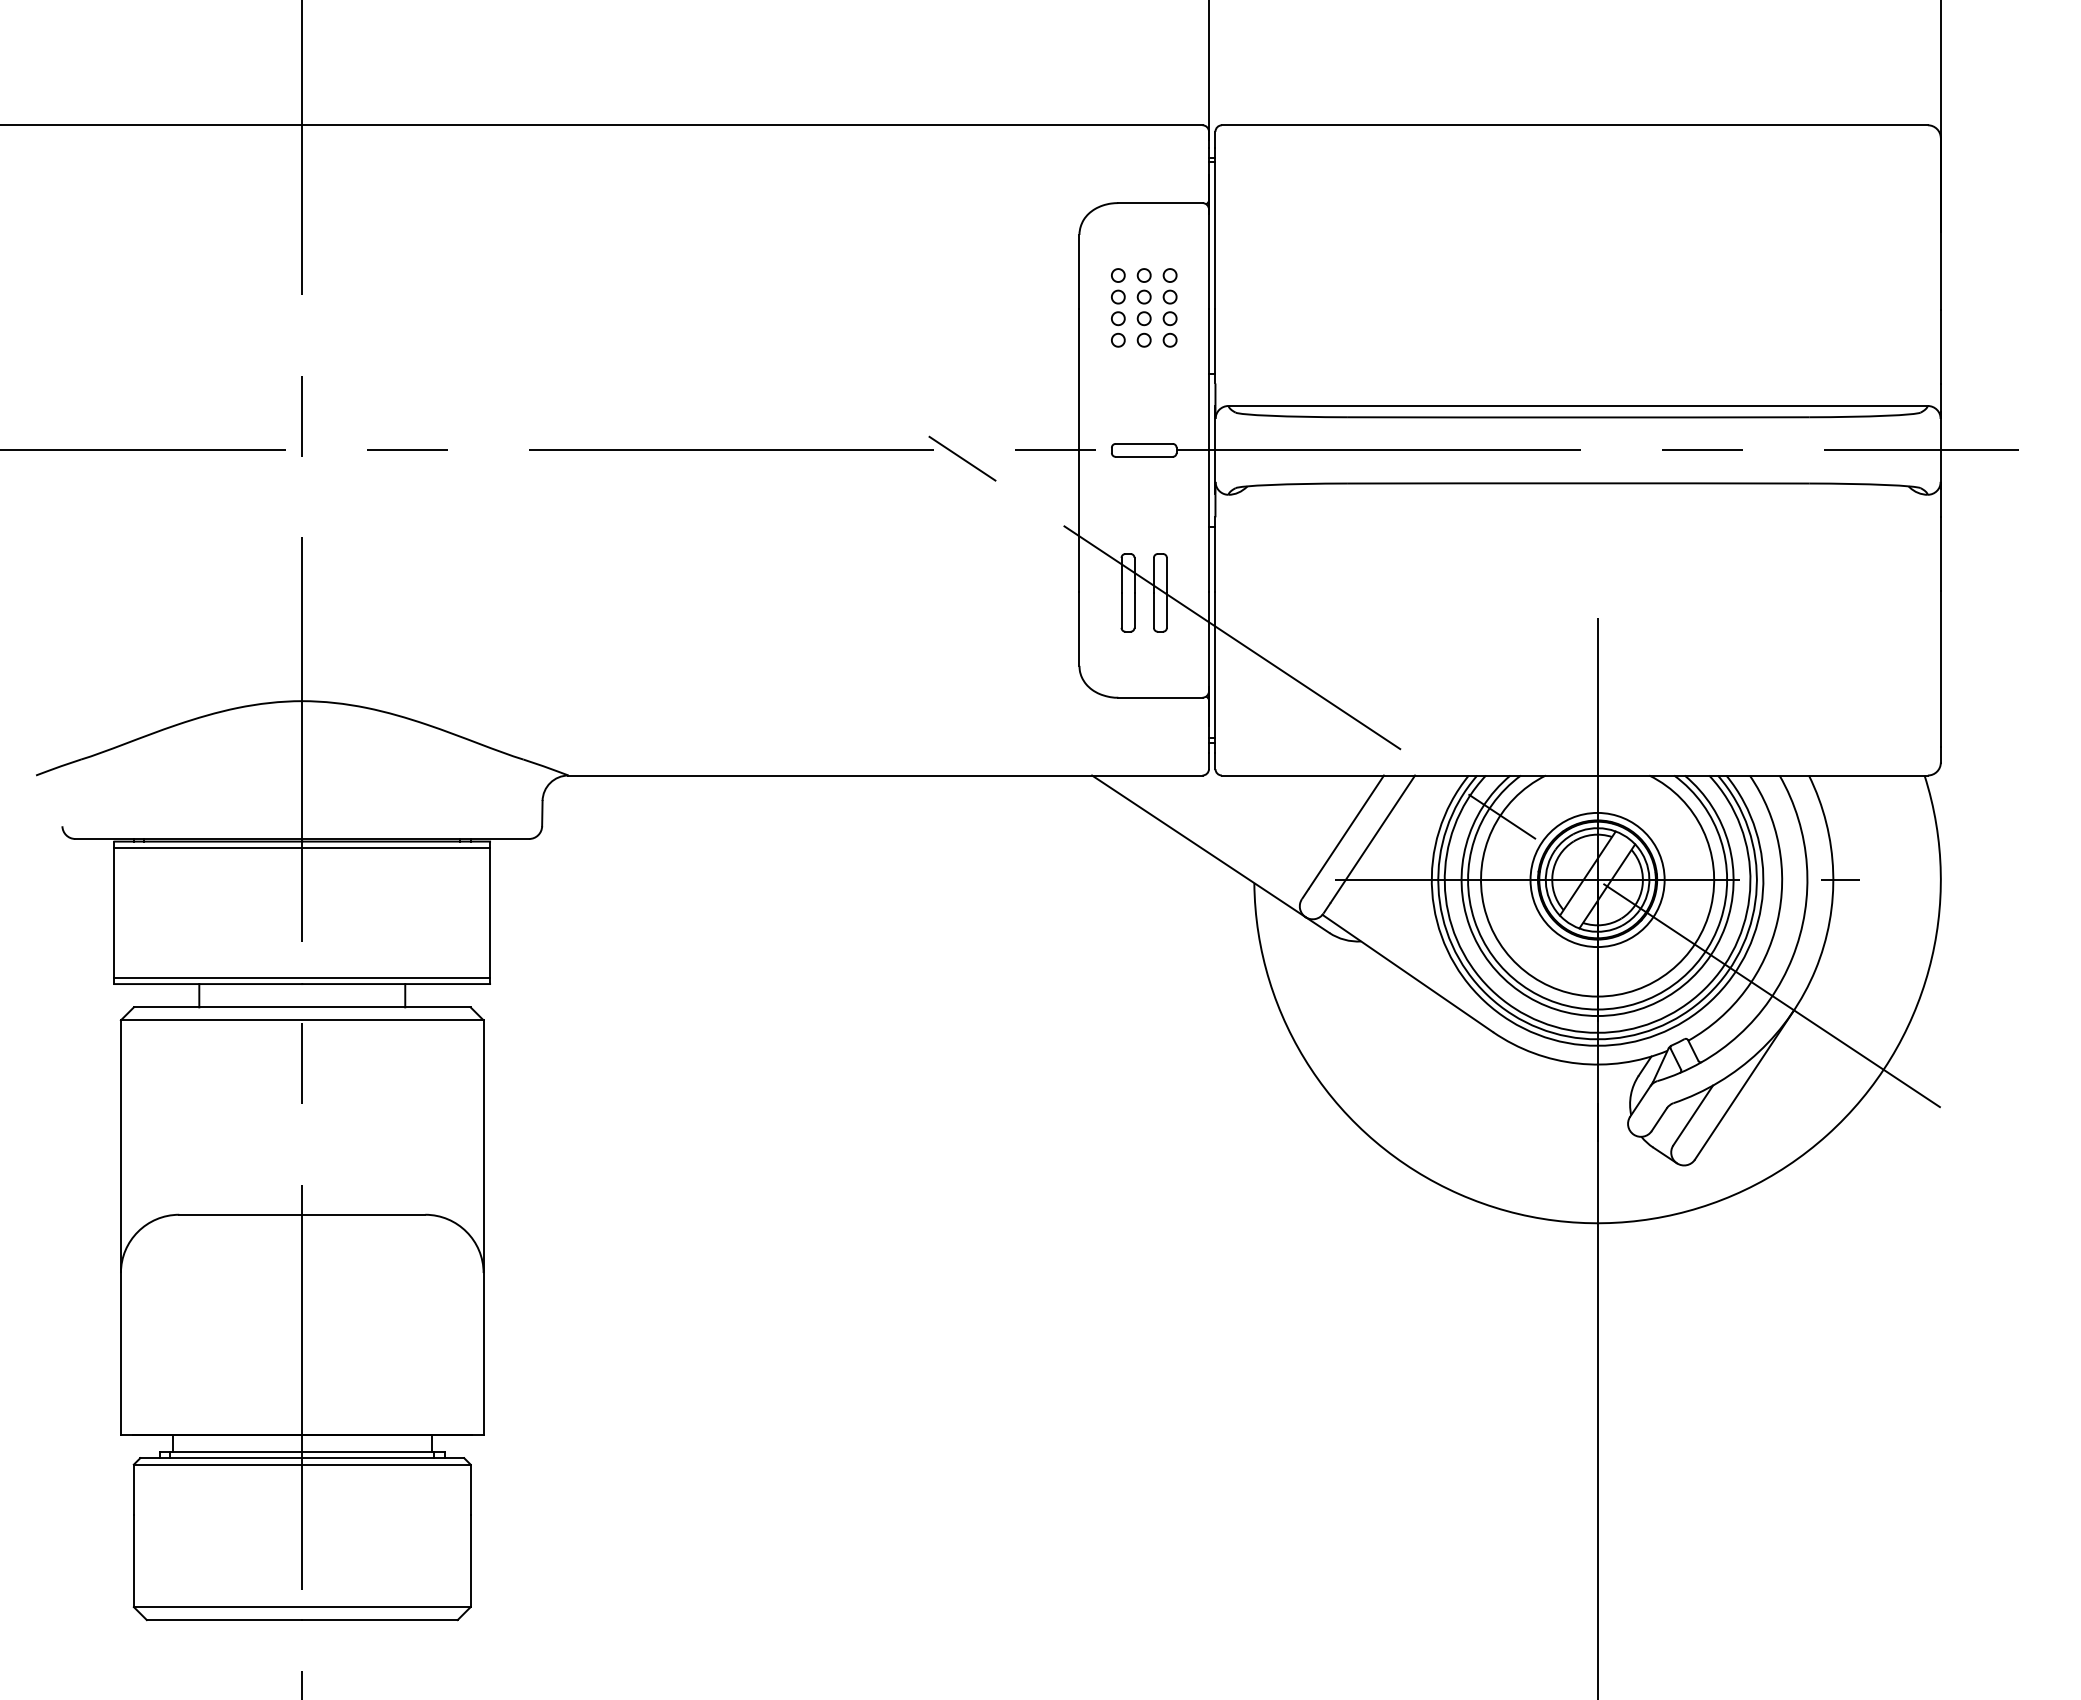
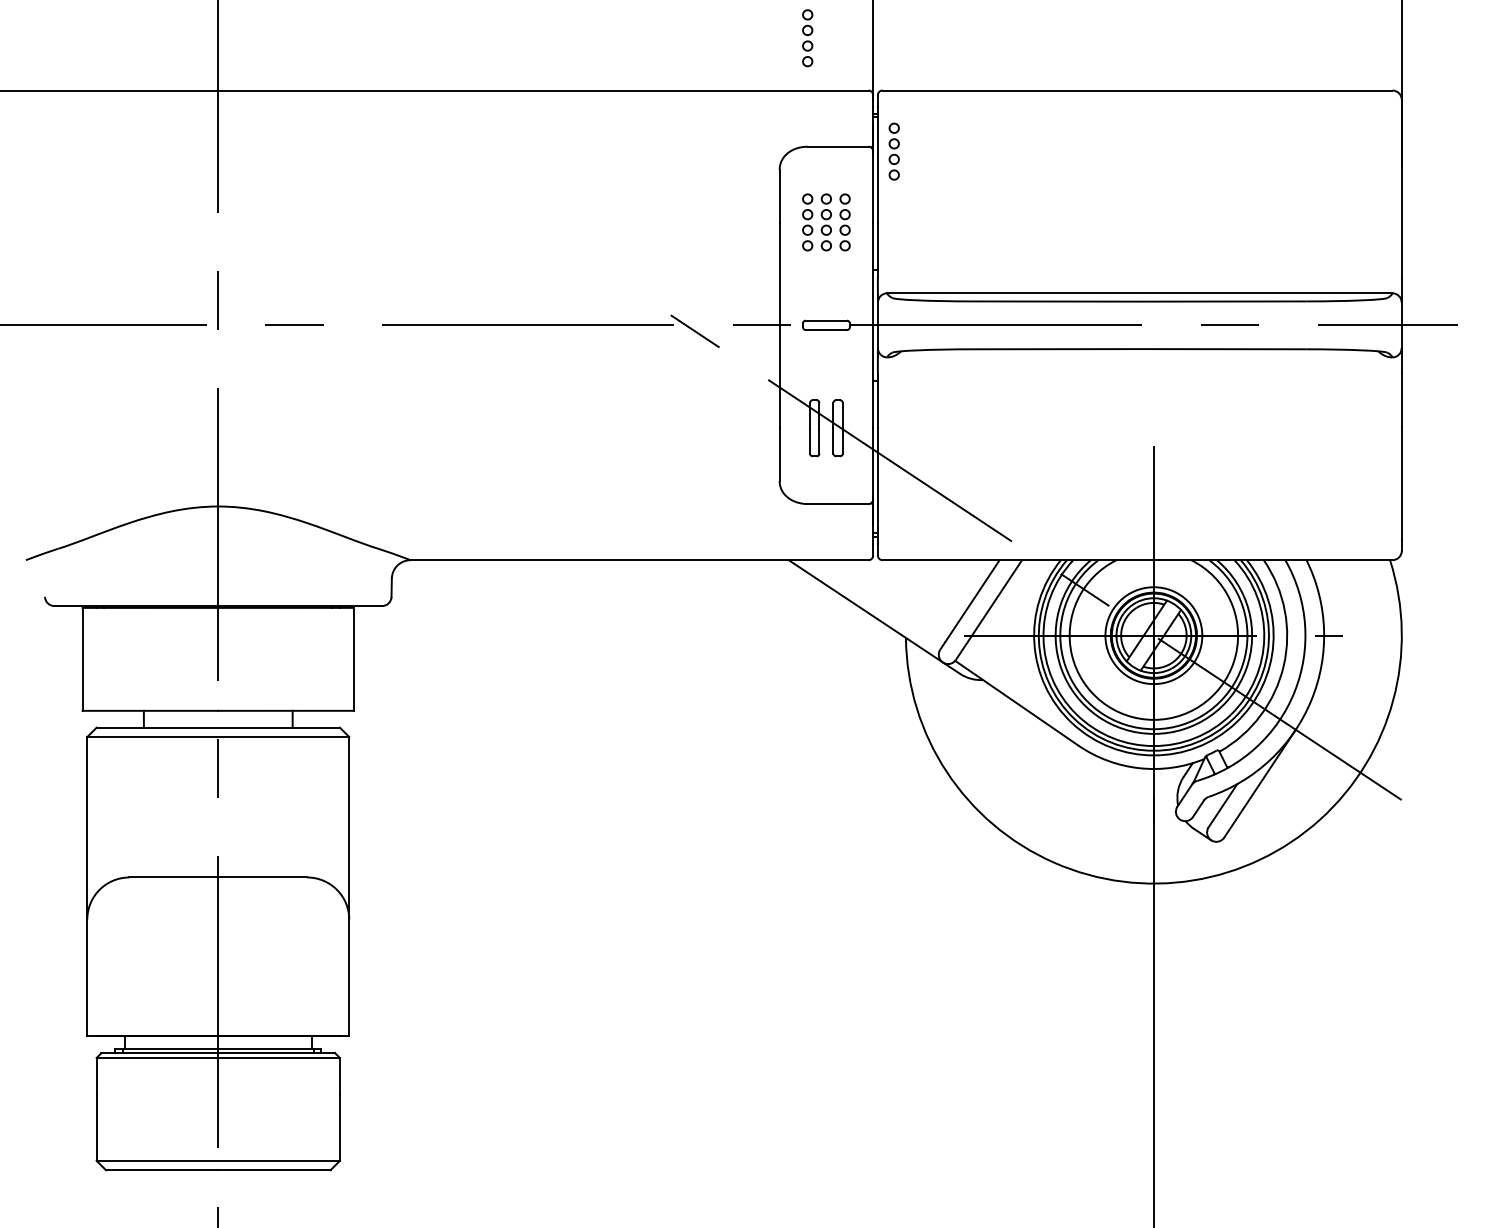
part: (1118, 52) -> (807, 37), added
part: (1237, 209) -> (893, 151), added
line: (302, 848) -> (218, 612), removed
line: (302, 977) -> (218, 706), removed

